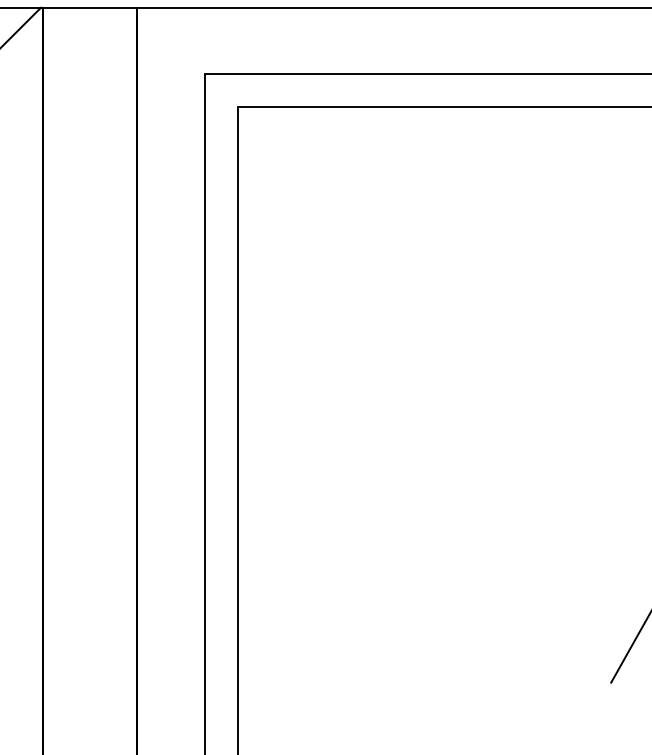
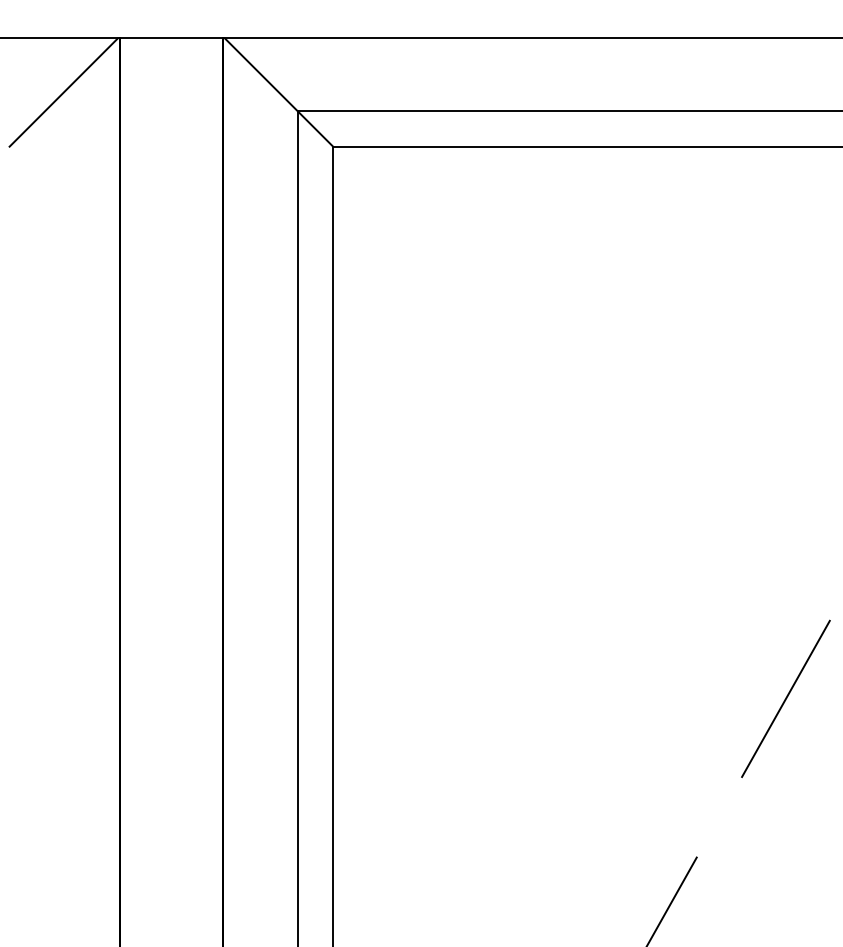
line: (187, 57) -> (278, 92), added

